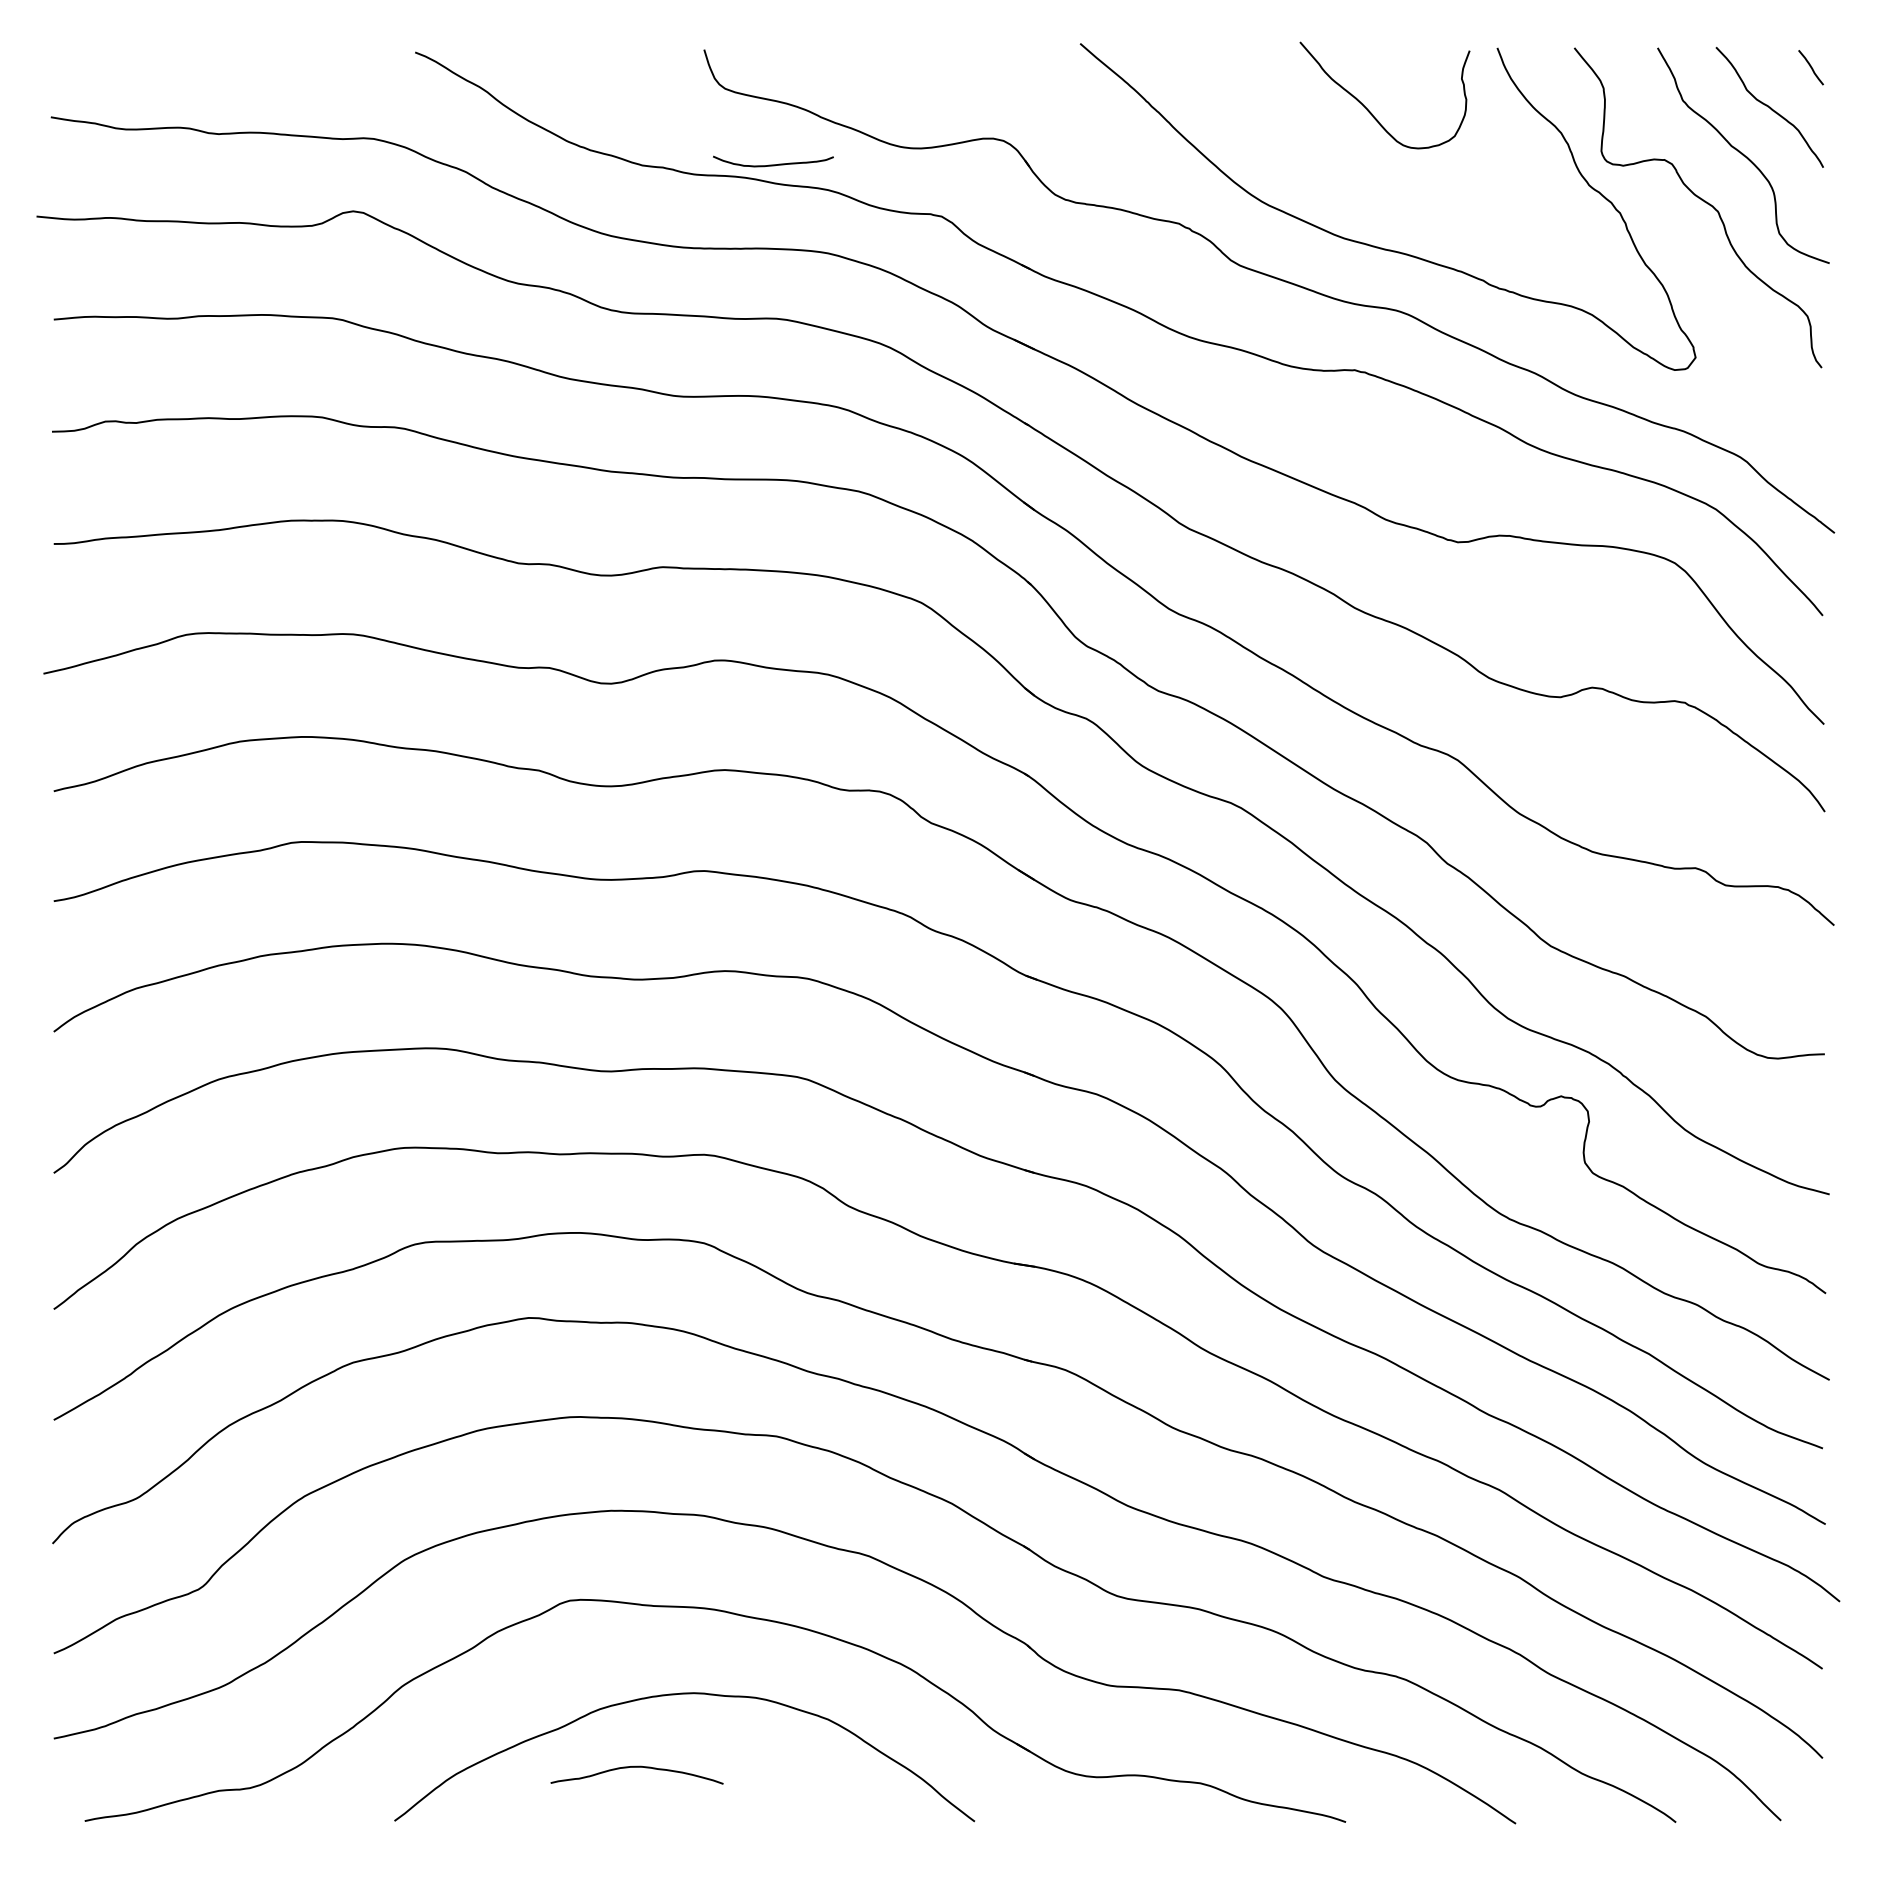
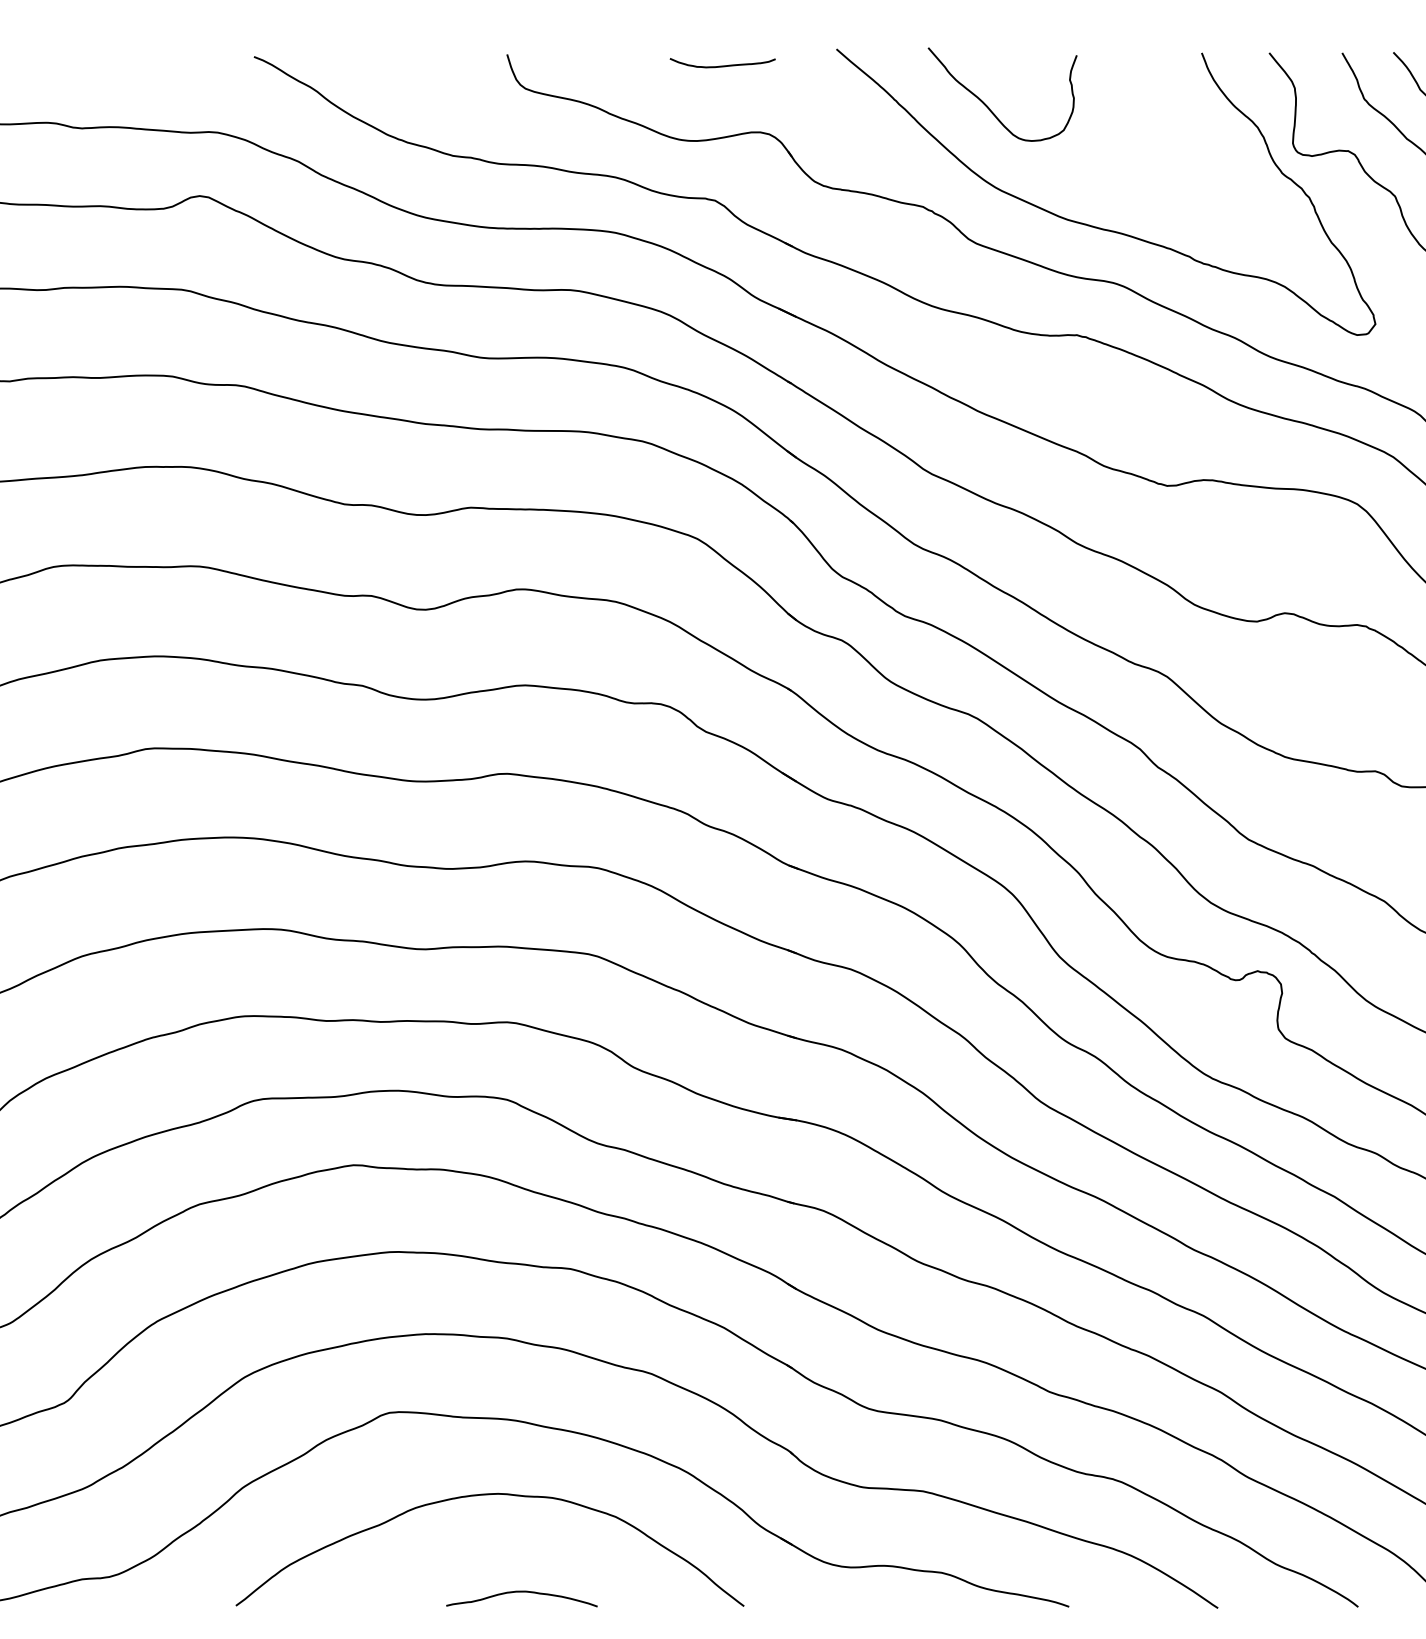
curve: (1369, 110) -> (989, 107), moved
curve: (773, 164) -> (722, 65), moved
curve: (636, 1767) -> (521, 1592), moved

